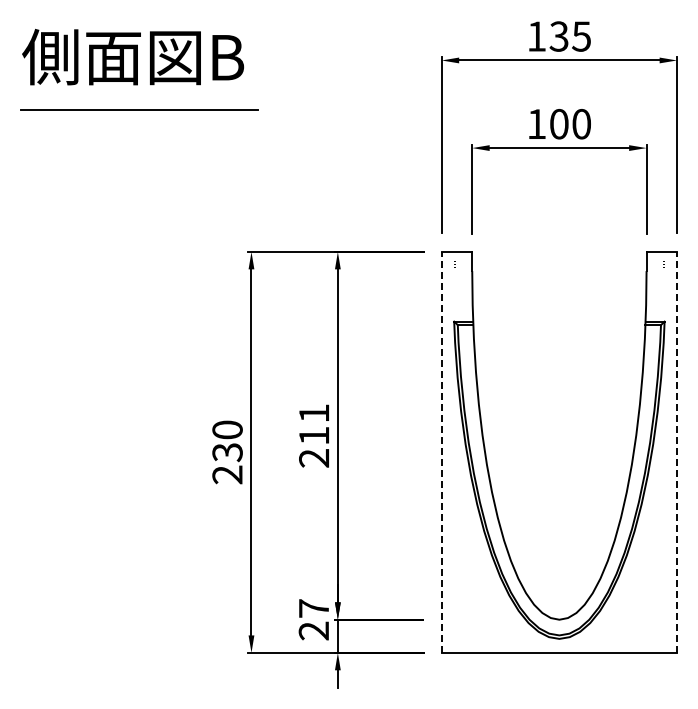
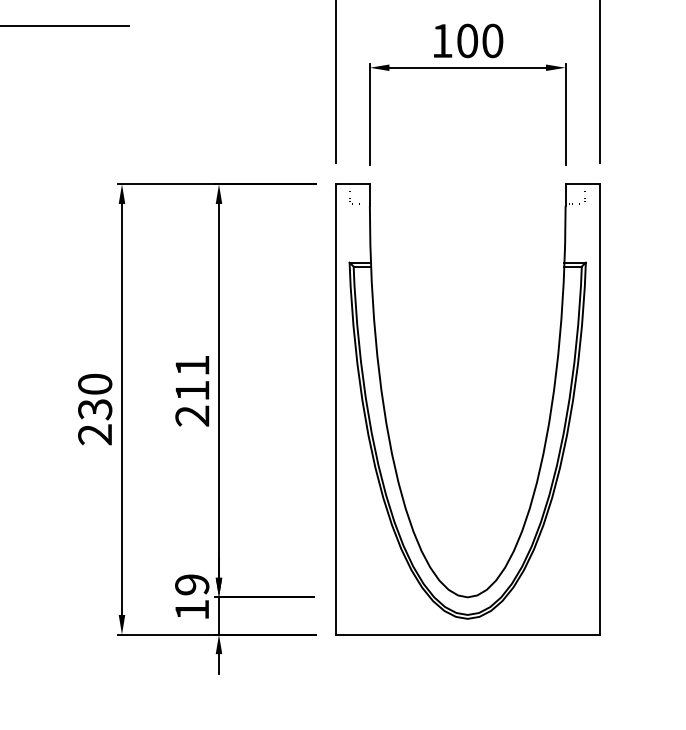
line: (441, 451) -> (335, 408), dashed -> solid
line: (677, 451) -> (600, 408), dashed -> solid
text: (313, 619) -> (191, 597), 27 -> 19

